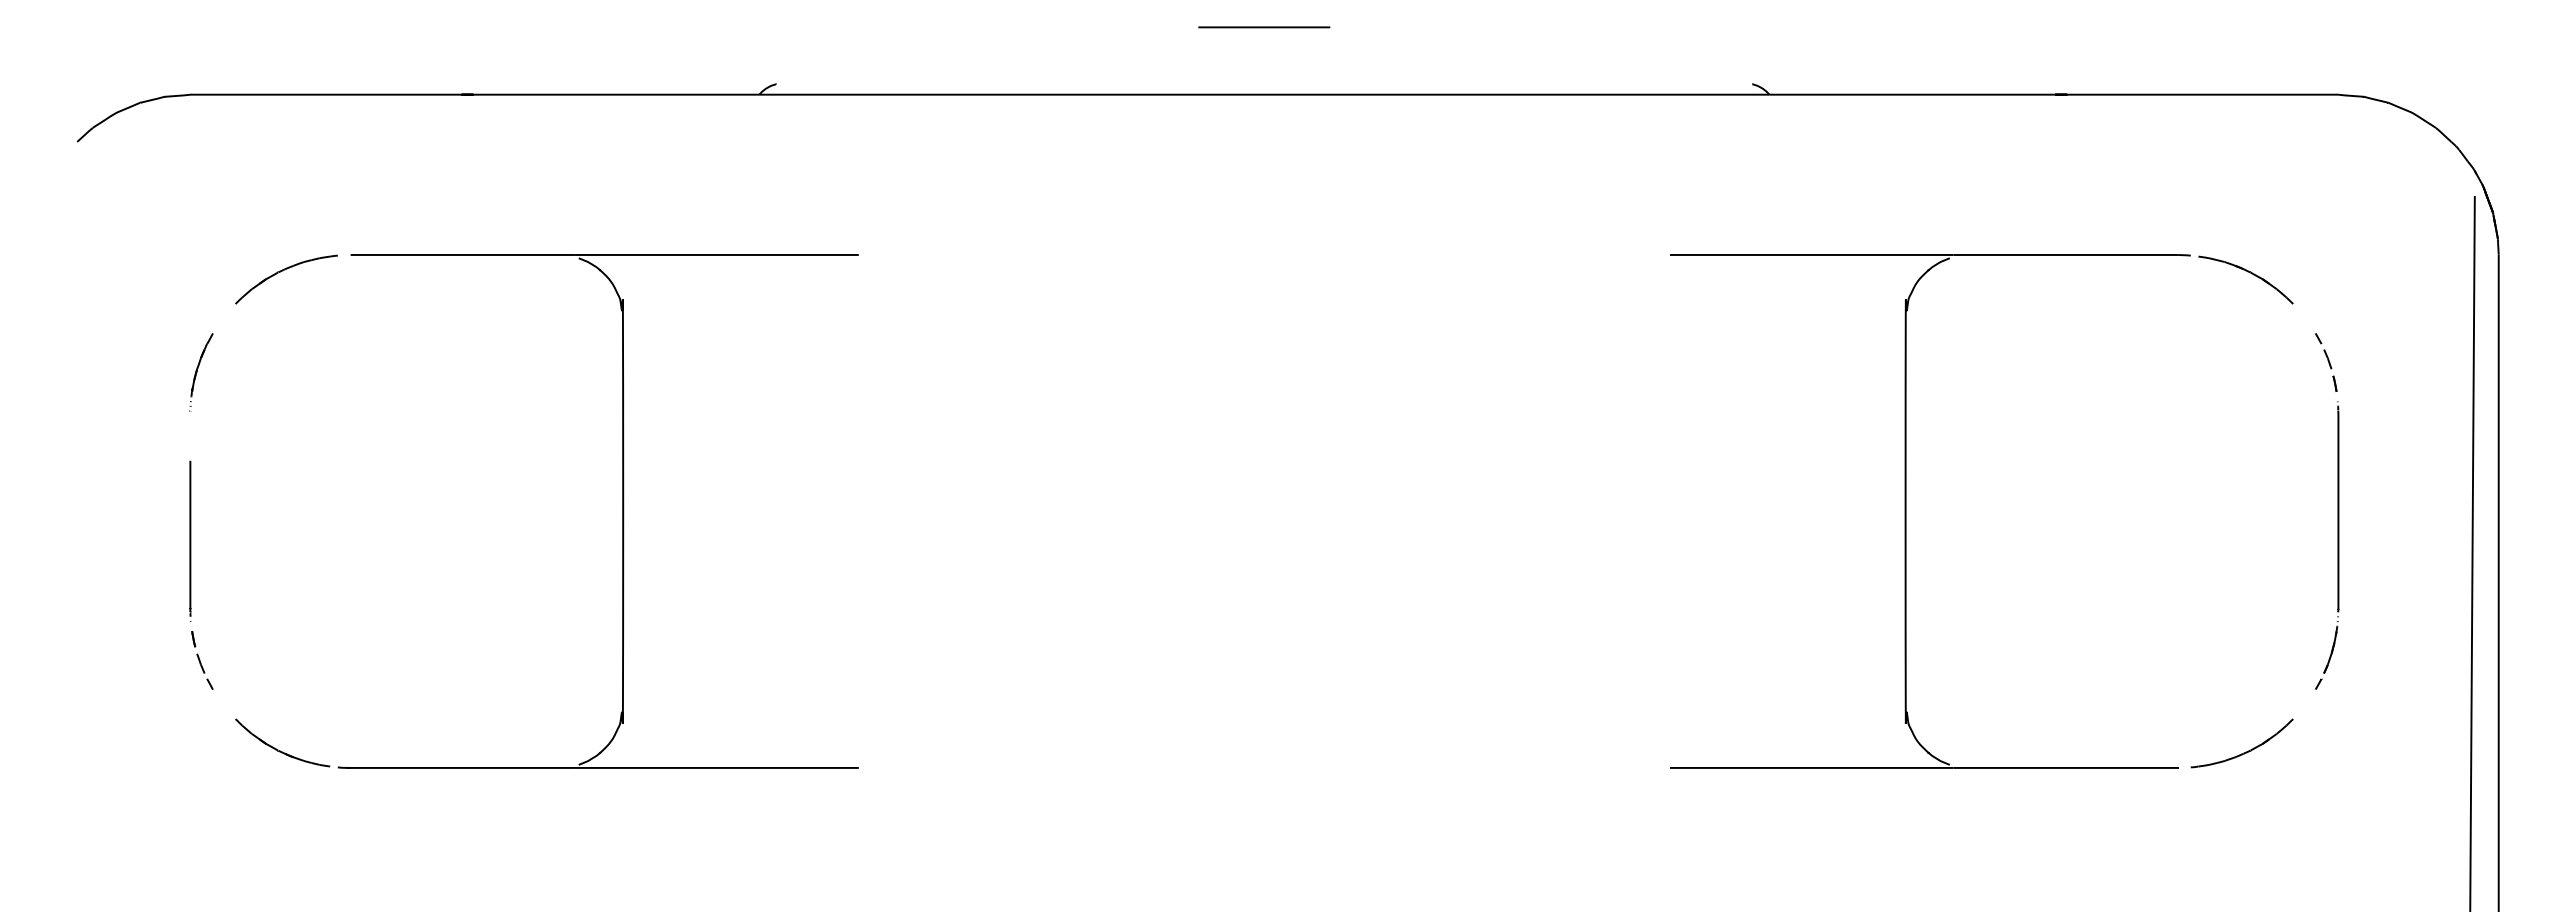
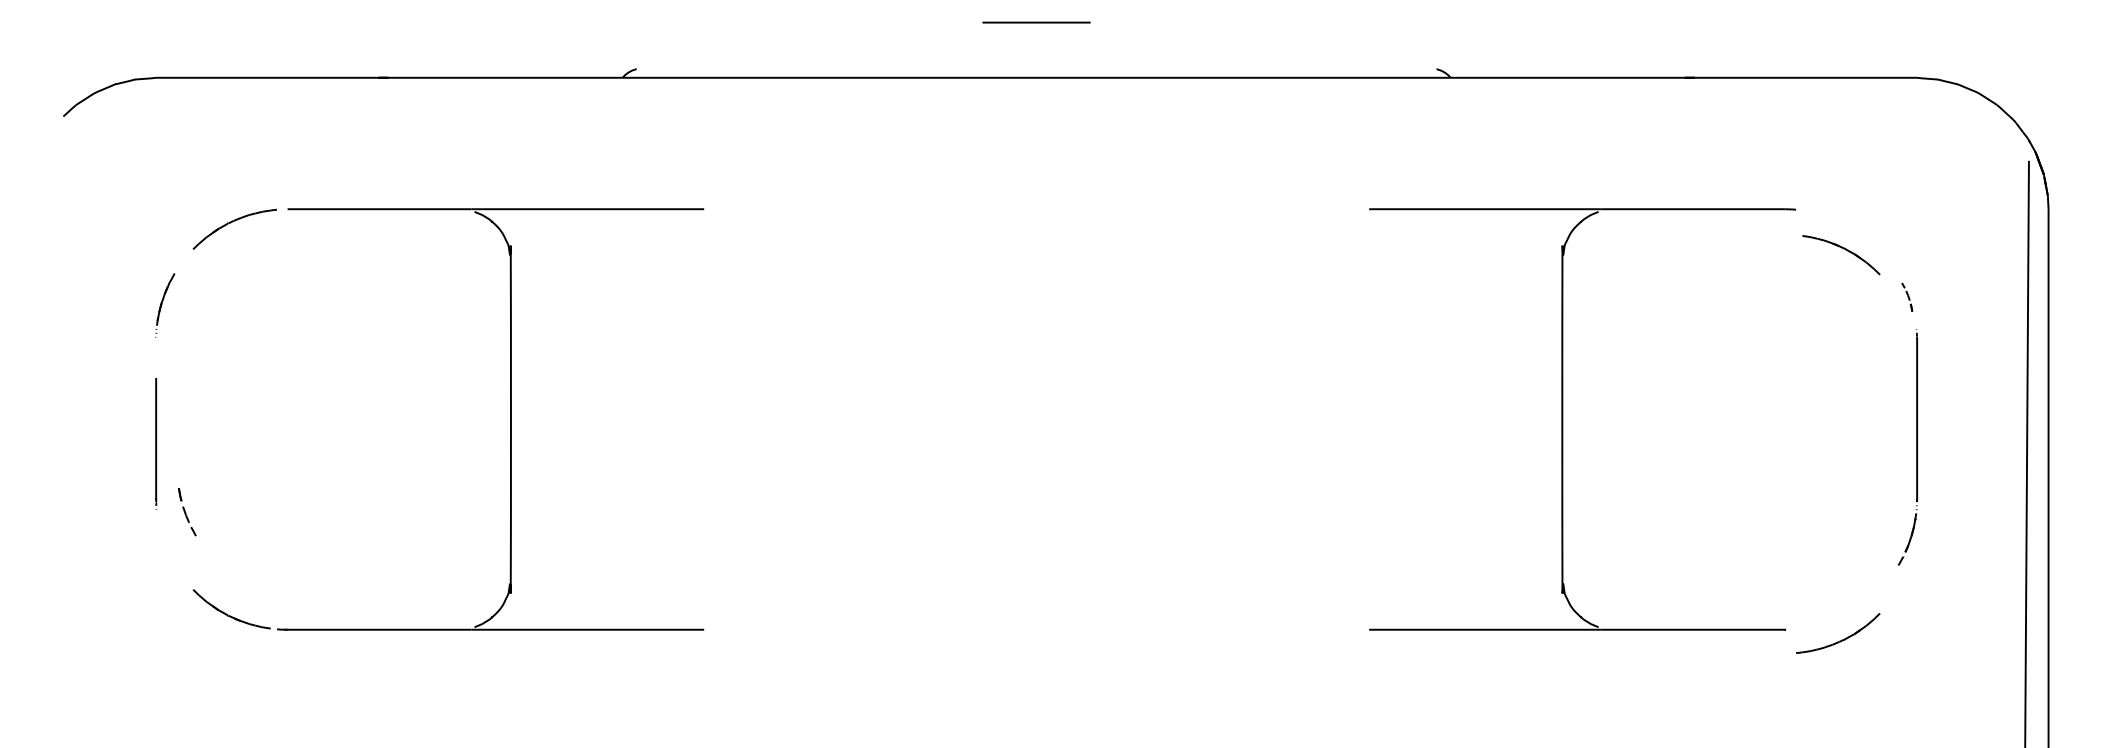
part: (2247, 272) -> (1842, 248), moved
part: (2326, 362) -> (1907, 297), size x0.6
part: (202, 660) -> (187, 512), moved
part: (2245, 751) -> (1840, 640), moved

